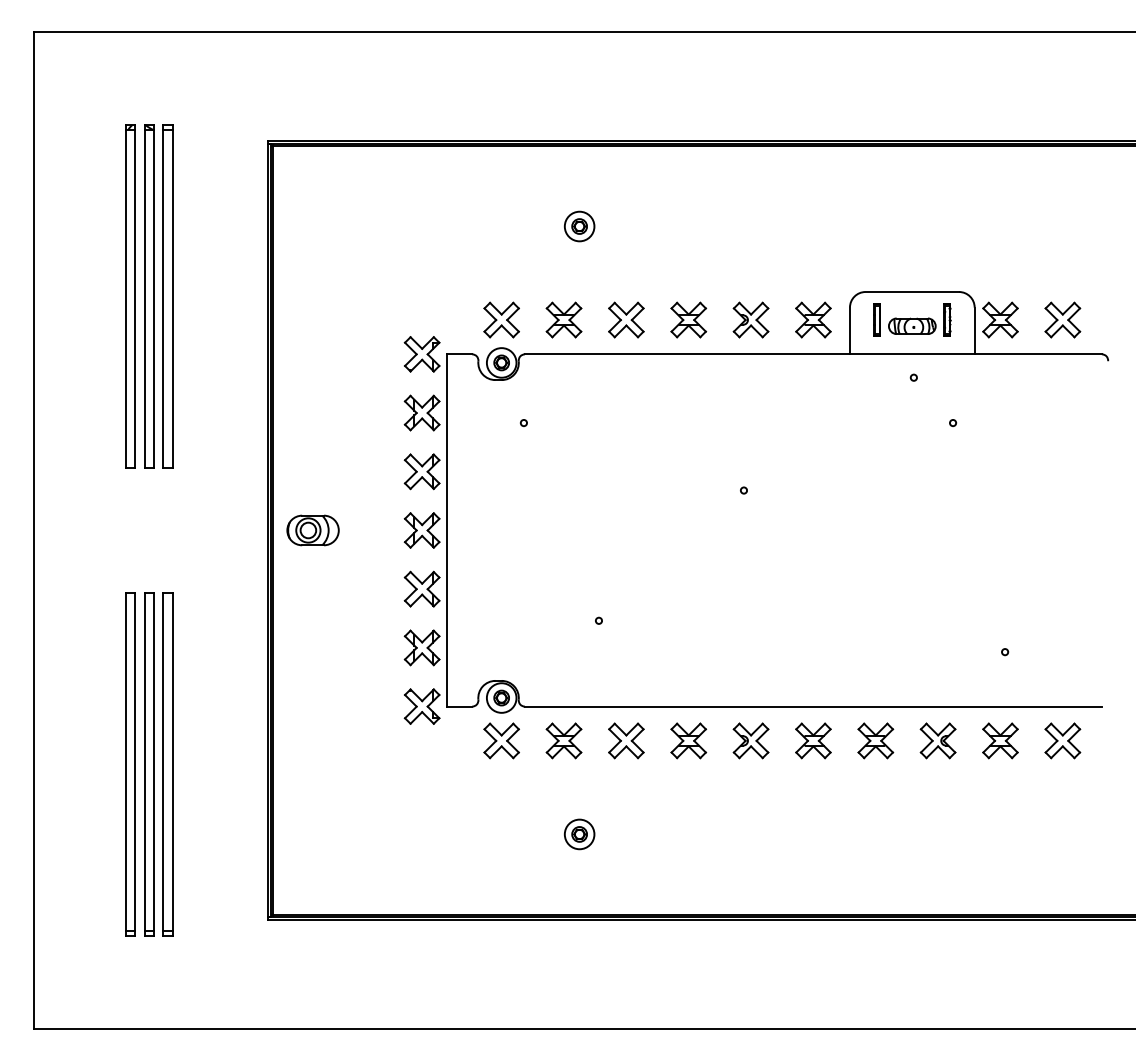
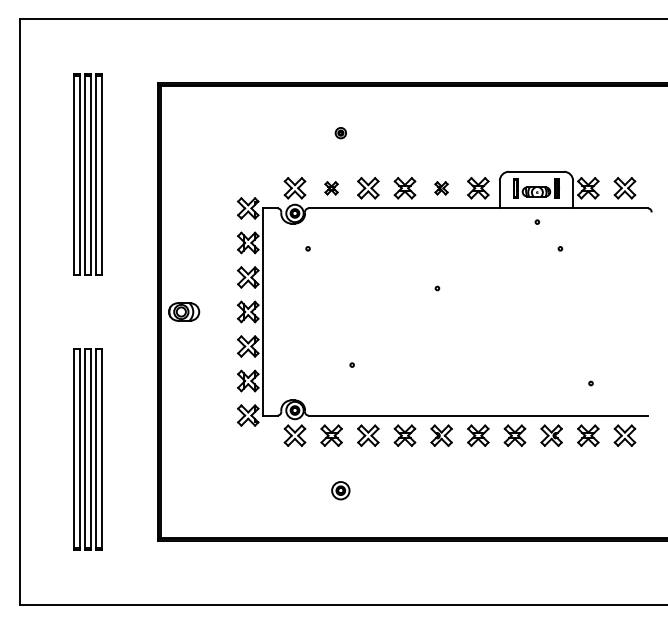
part: (579, 225) -> (340, 132), size x0.6
part: (563, 320) -> (331, 188), size x0.6
part: (750, 320) -> (441, 188), size x0.6

